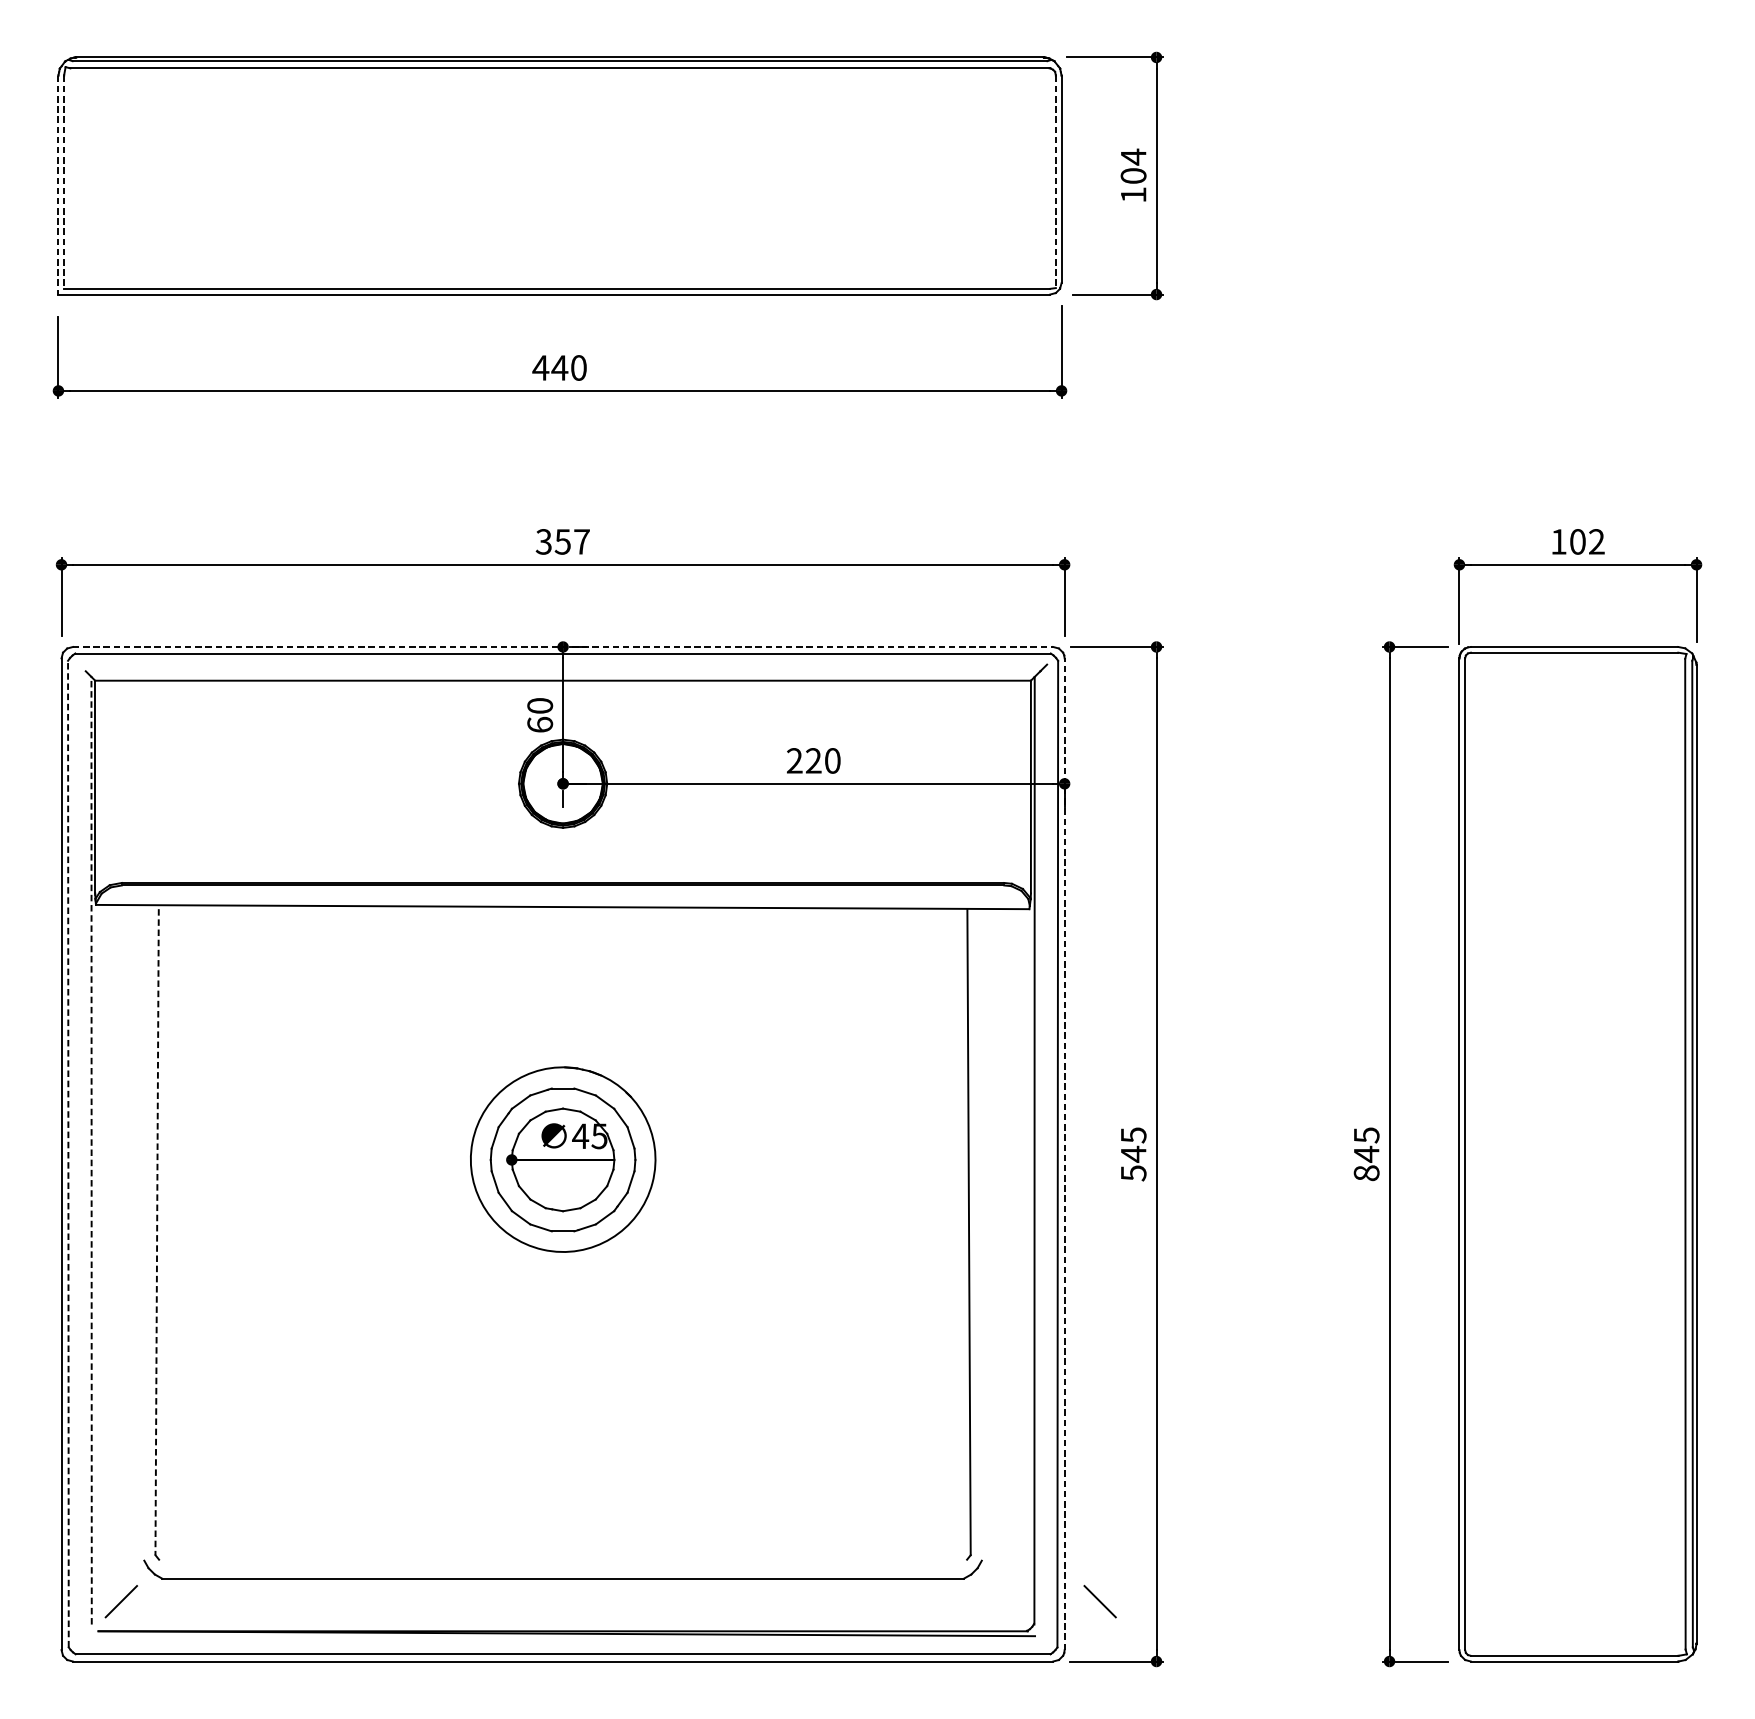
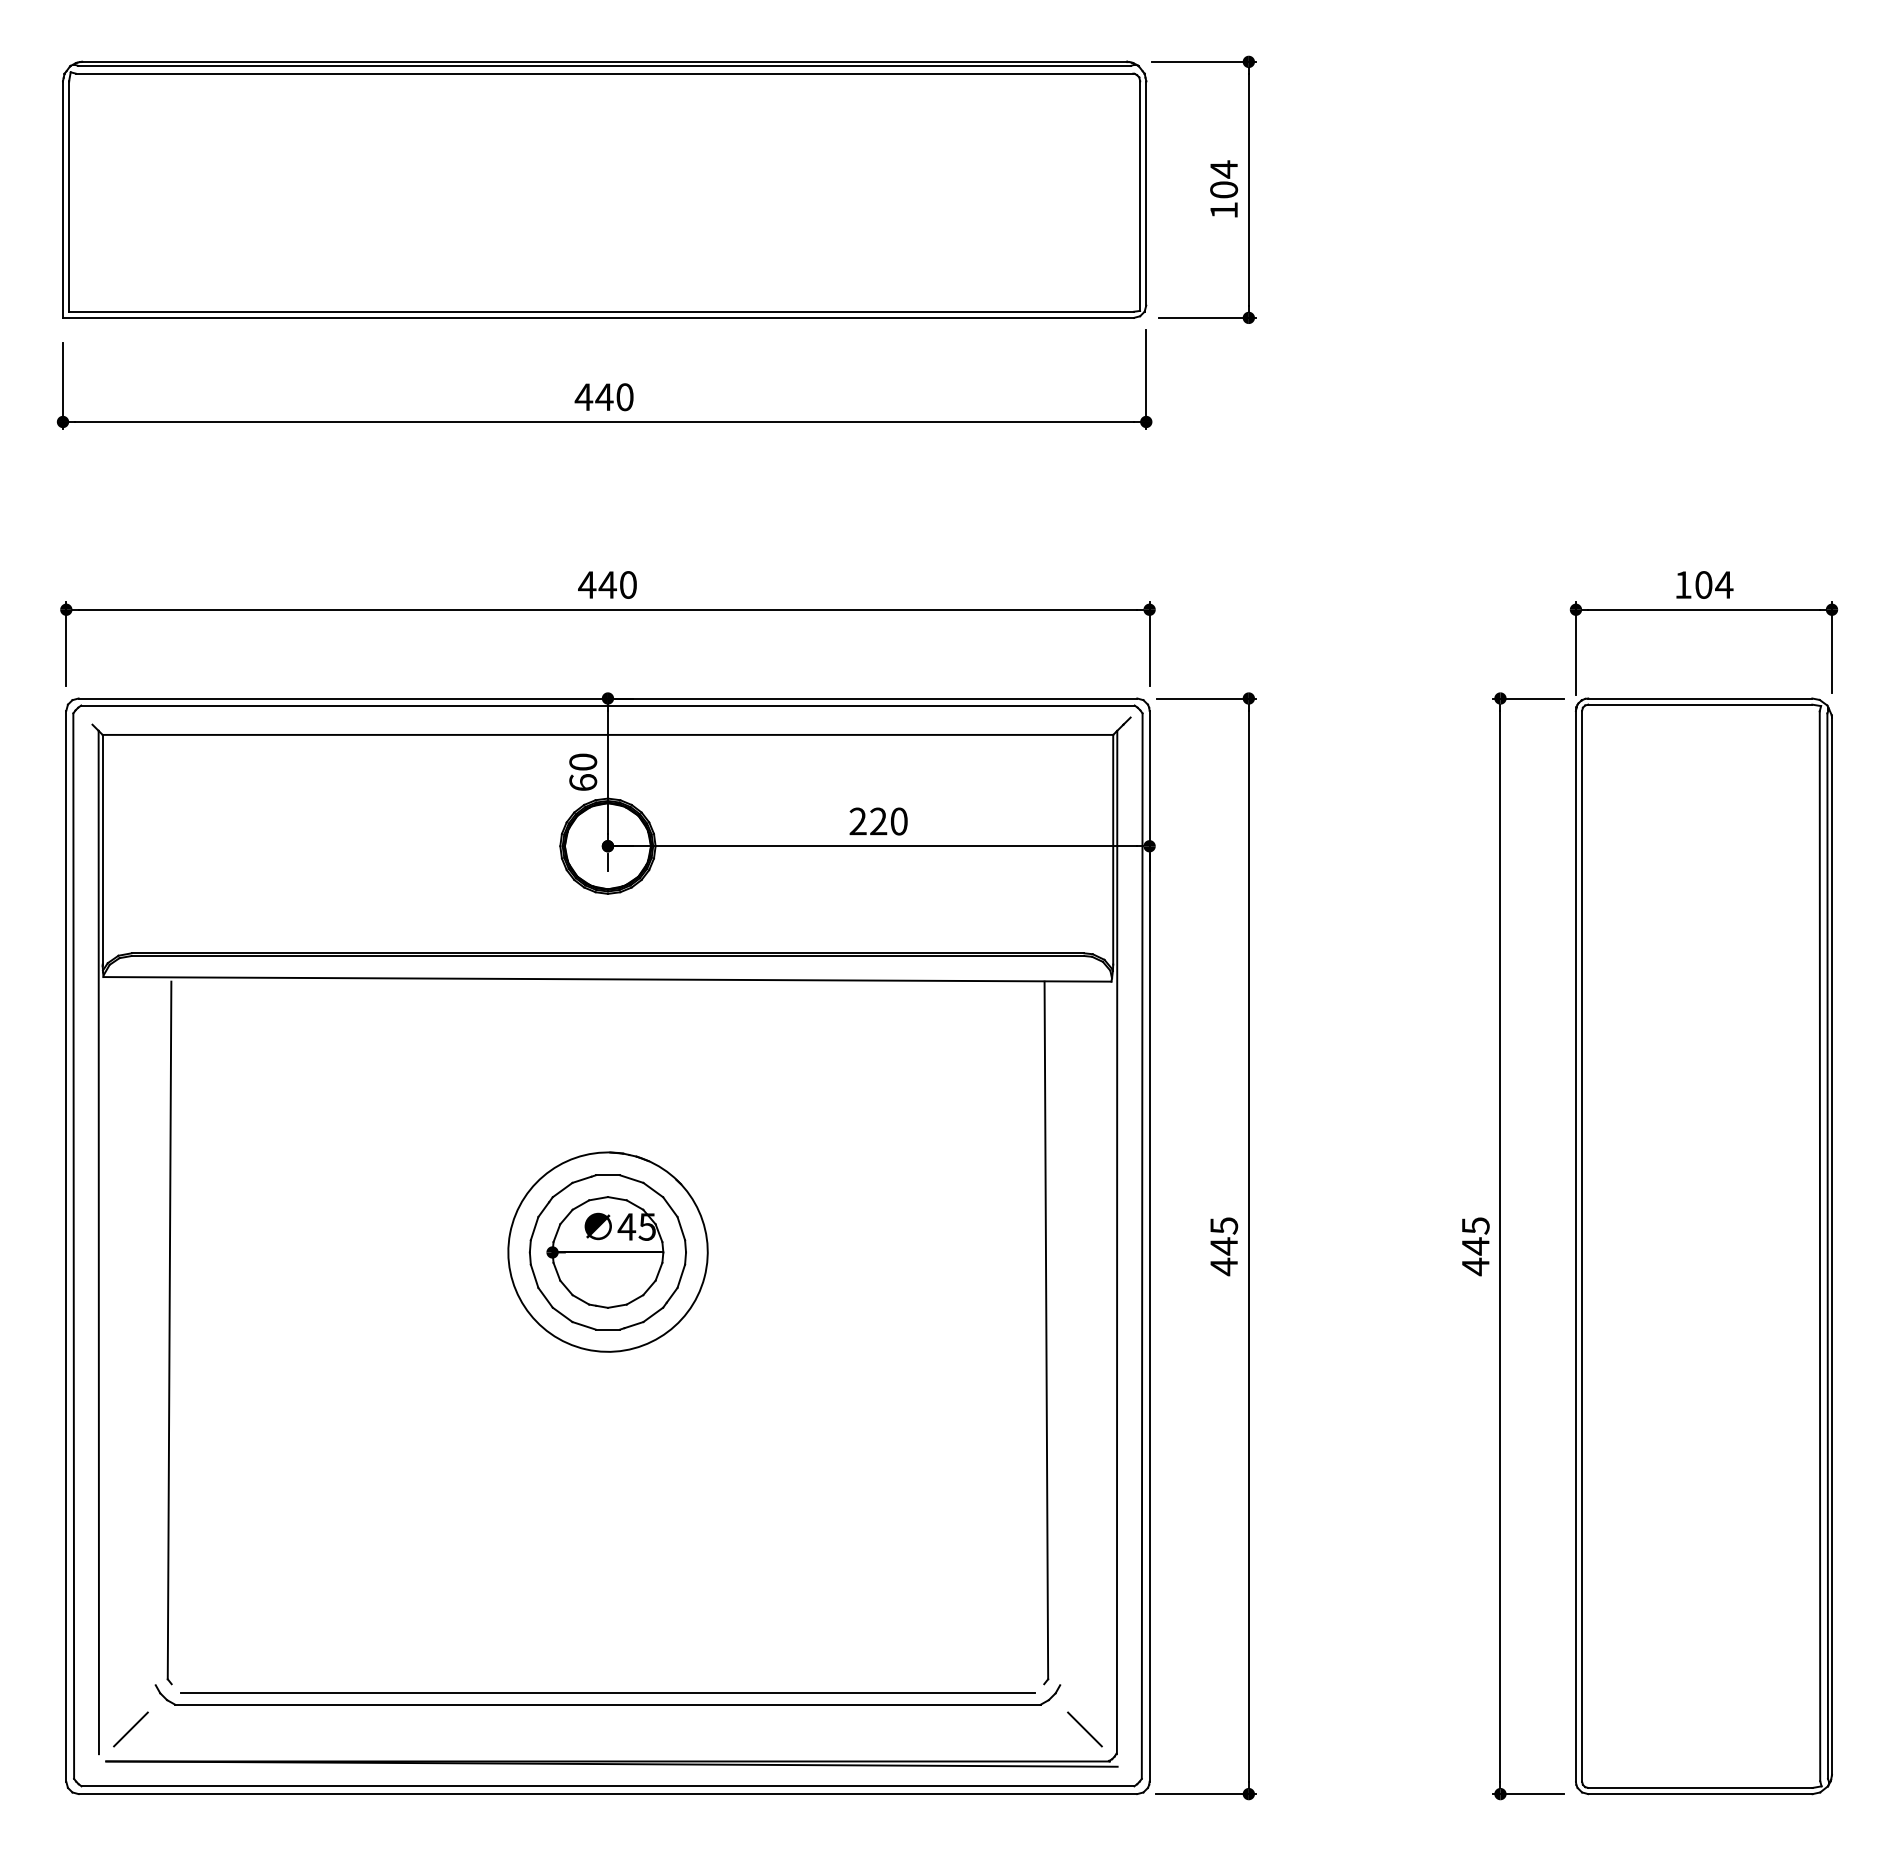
line: (1056, 182) -> (1140, 196), dashed -> solid
line: (64, 183) -> (69, 197), dashed -> solid
line: (58, 185) -> (63, 200), dashed -> solid
text: (562, 541) -> (607, 584), 357 -> 440
text: (1597, 541) -> (1724, 584), 102 -> 104
line: (563, 646) -> (608, 698), dashed -> solid
line: (91, 1150) -> (98, 1242), dashed -> solid
line: (1064, 1153) -> (1149, 1245), dashed -> solid
line: (68, 1154) -> (73, 1246), dashed -> solid
text: (1134, 1172) -> (1224, 1266), 545 -> 445
text: (1366, 1172) -> (1475, 1266), 845 -> 445
line: (157, 1232) -> (169, 1330), dashed -> solid
line: (562, 1567) -> (607, 1692), added
line: (1099, 1601) -> (1084, 1729), moved

